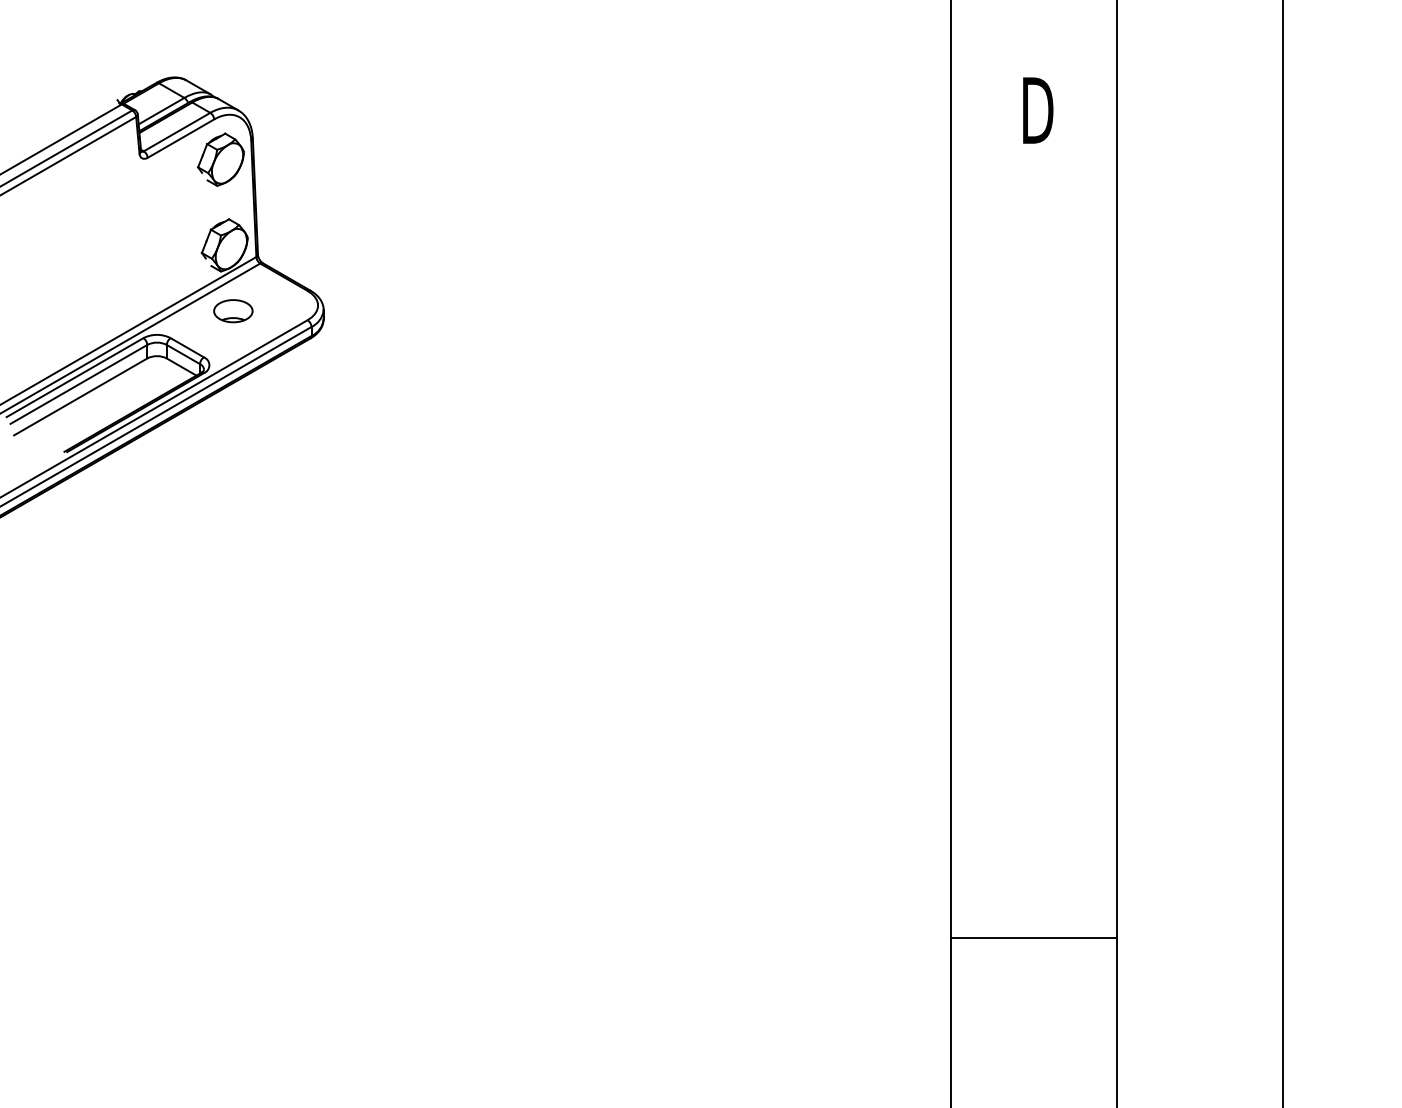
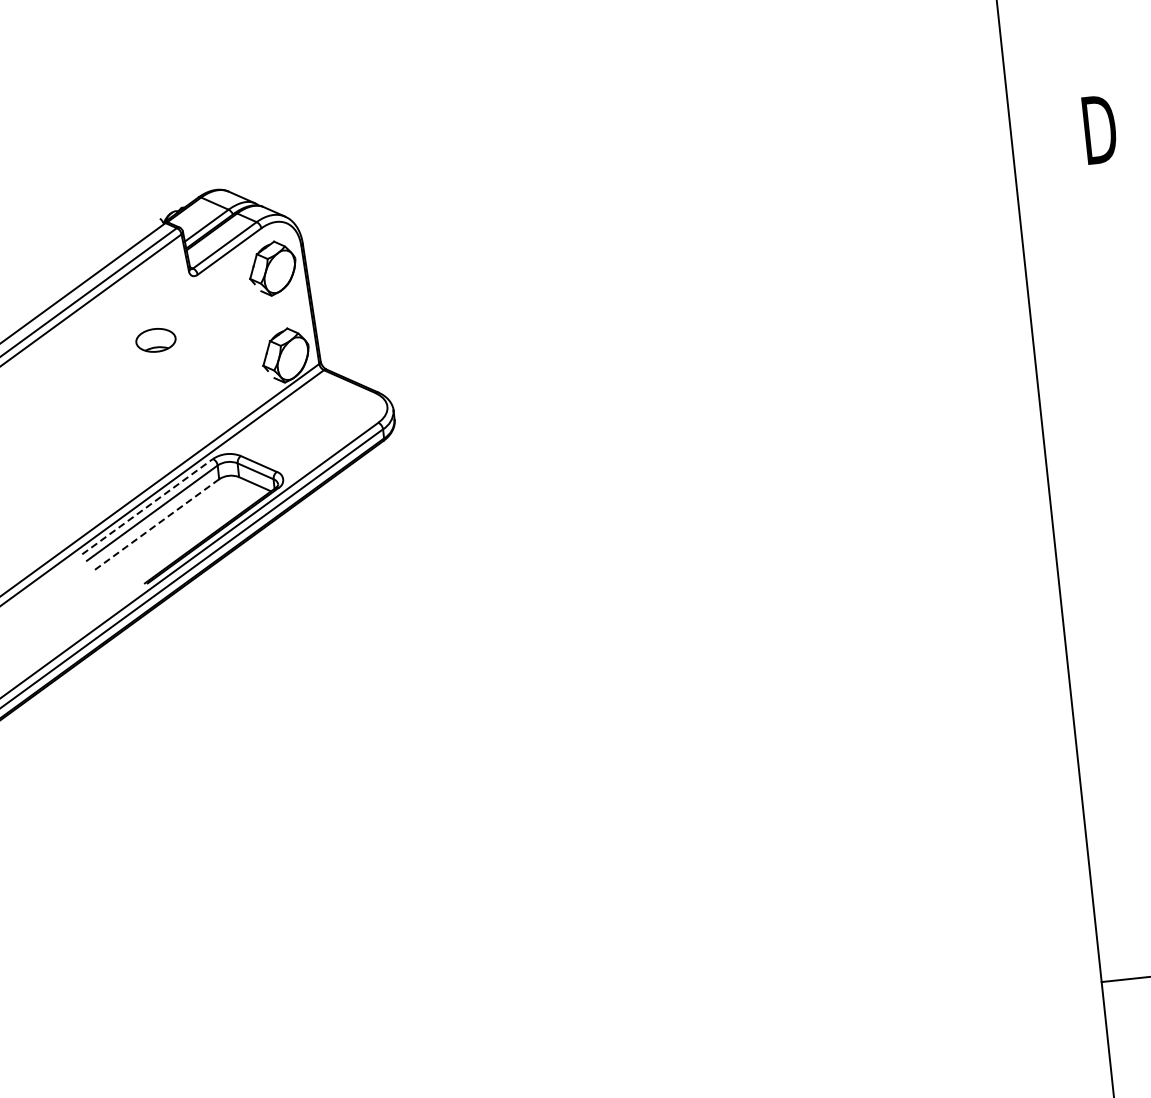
part: (233, 311) -> (156, 340), moved
line: (75, 377) -> (148, 506), solid -> dashed
line: (80, 396) -> (155, 525), solid -> dashed

